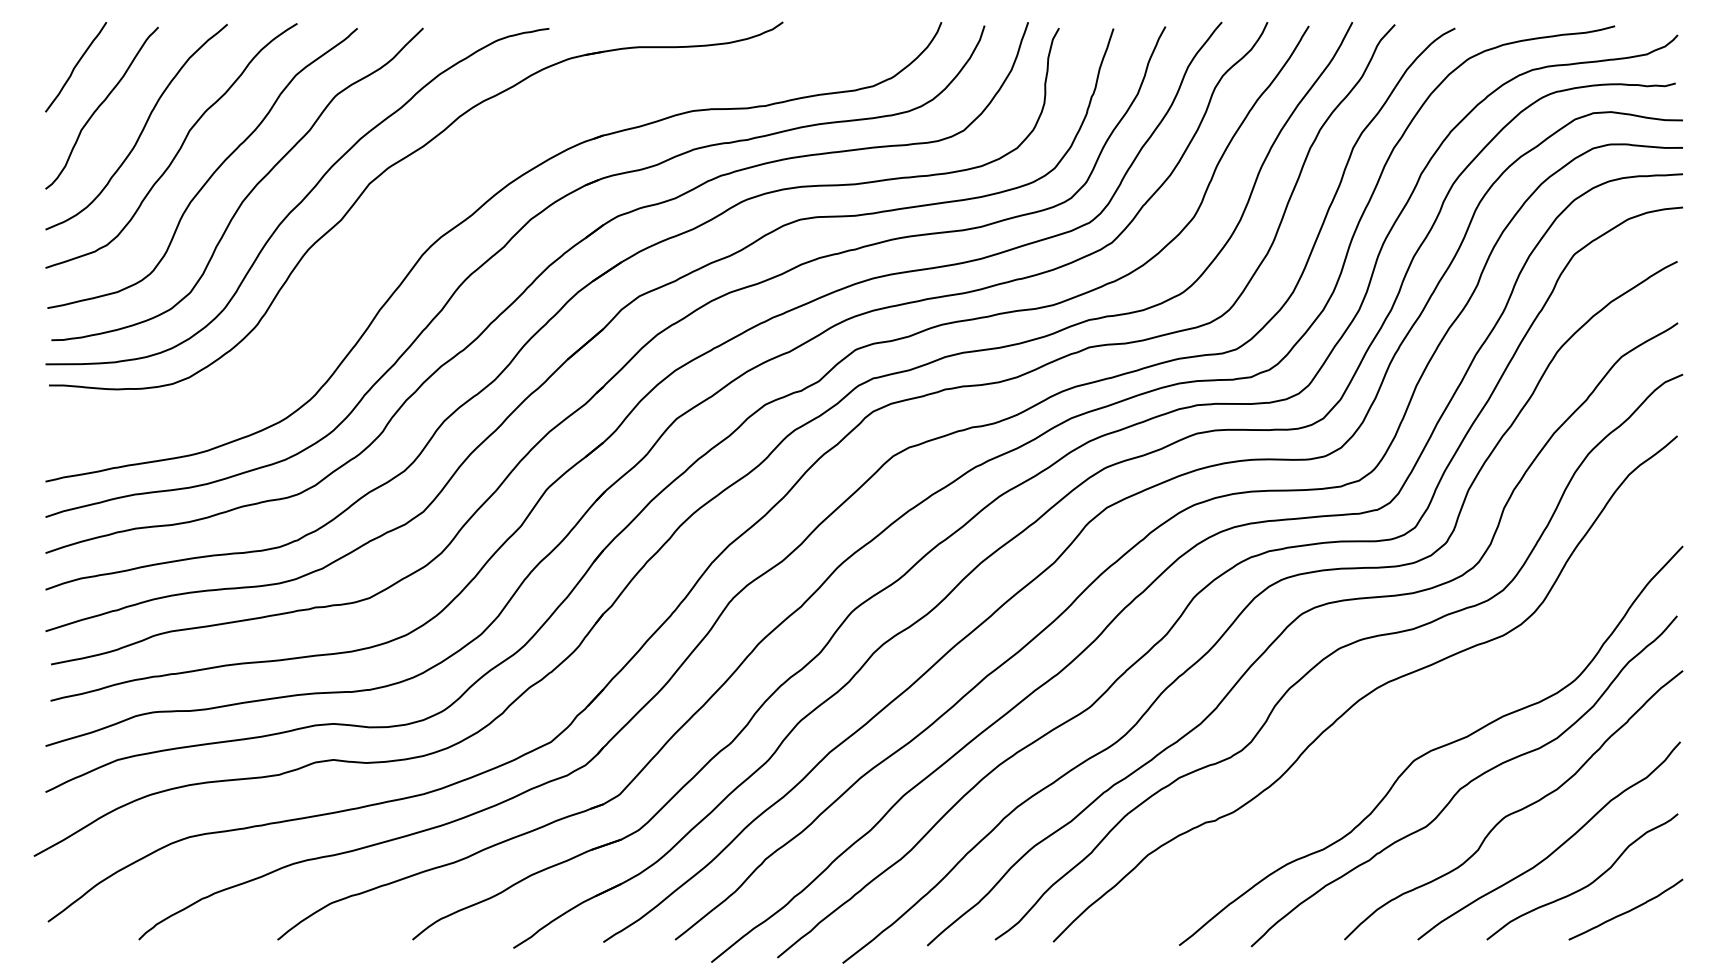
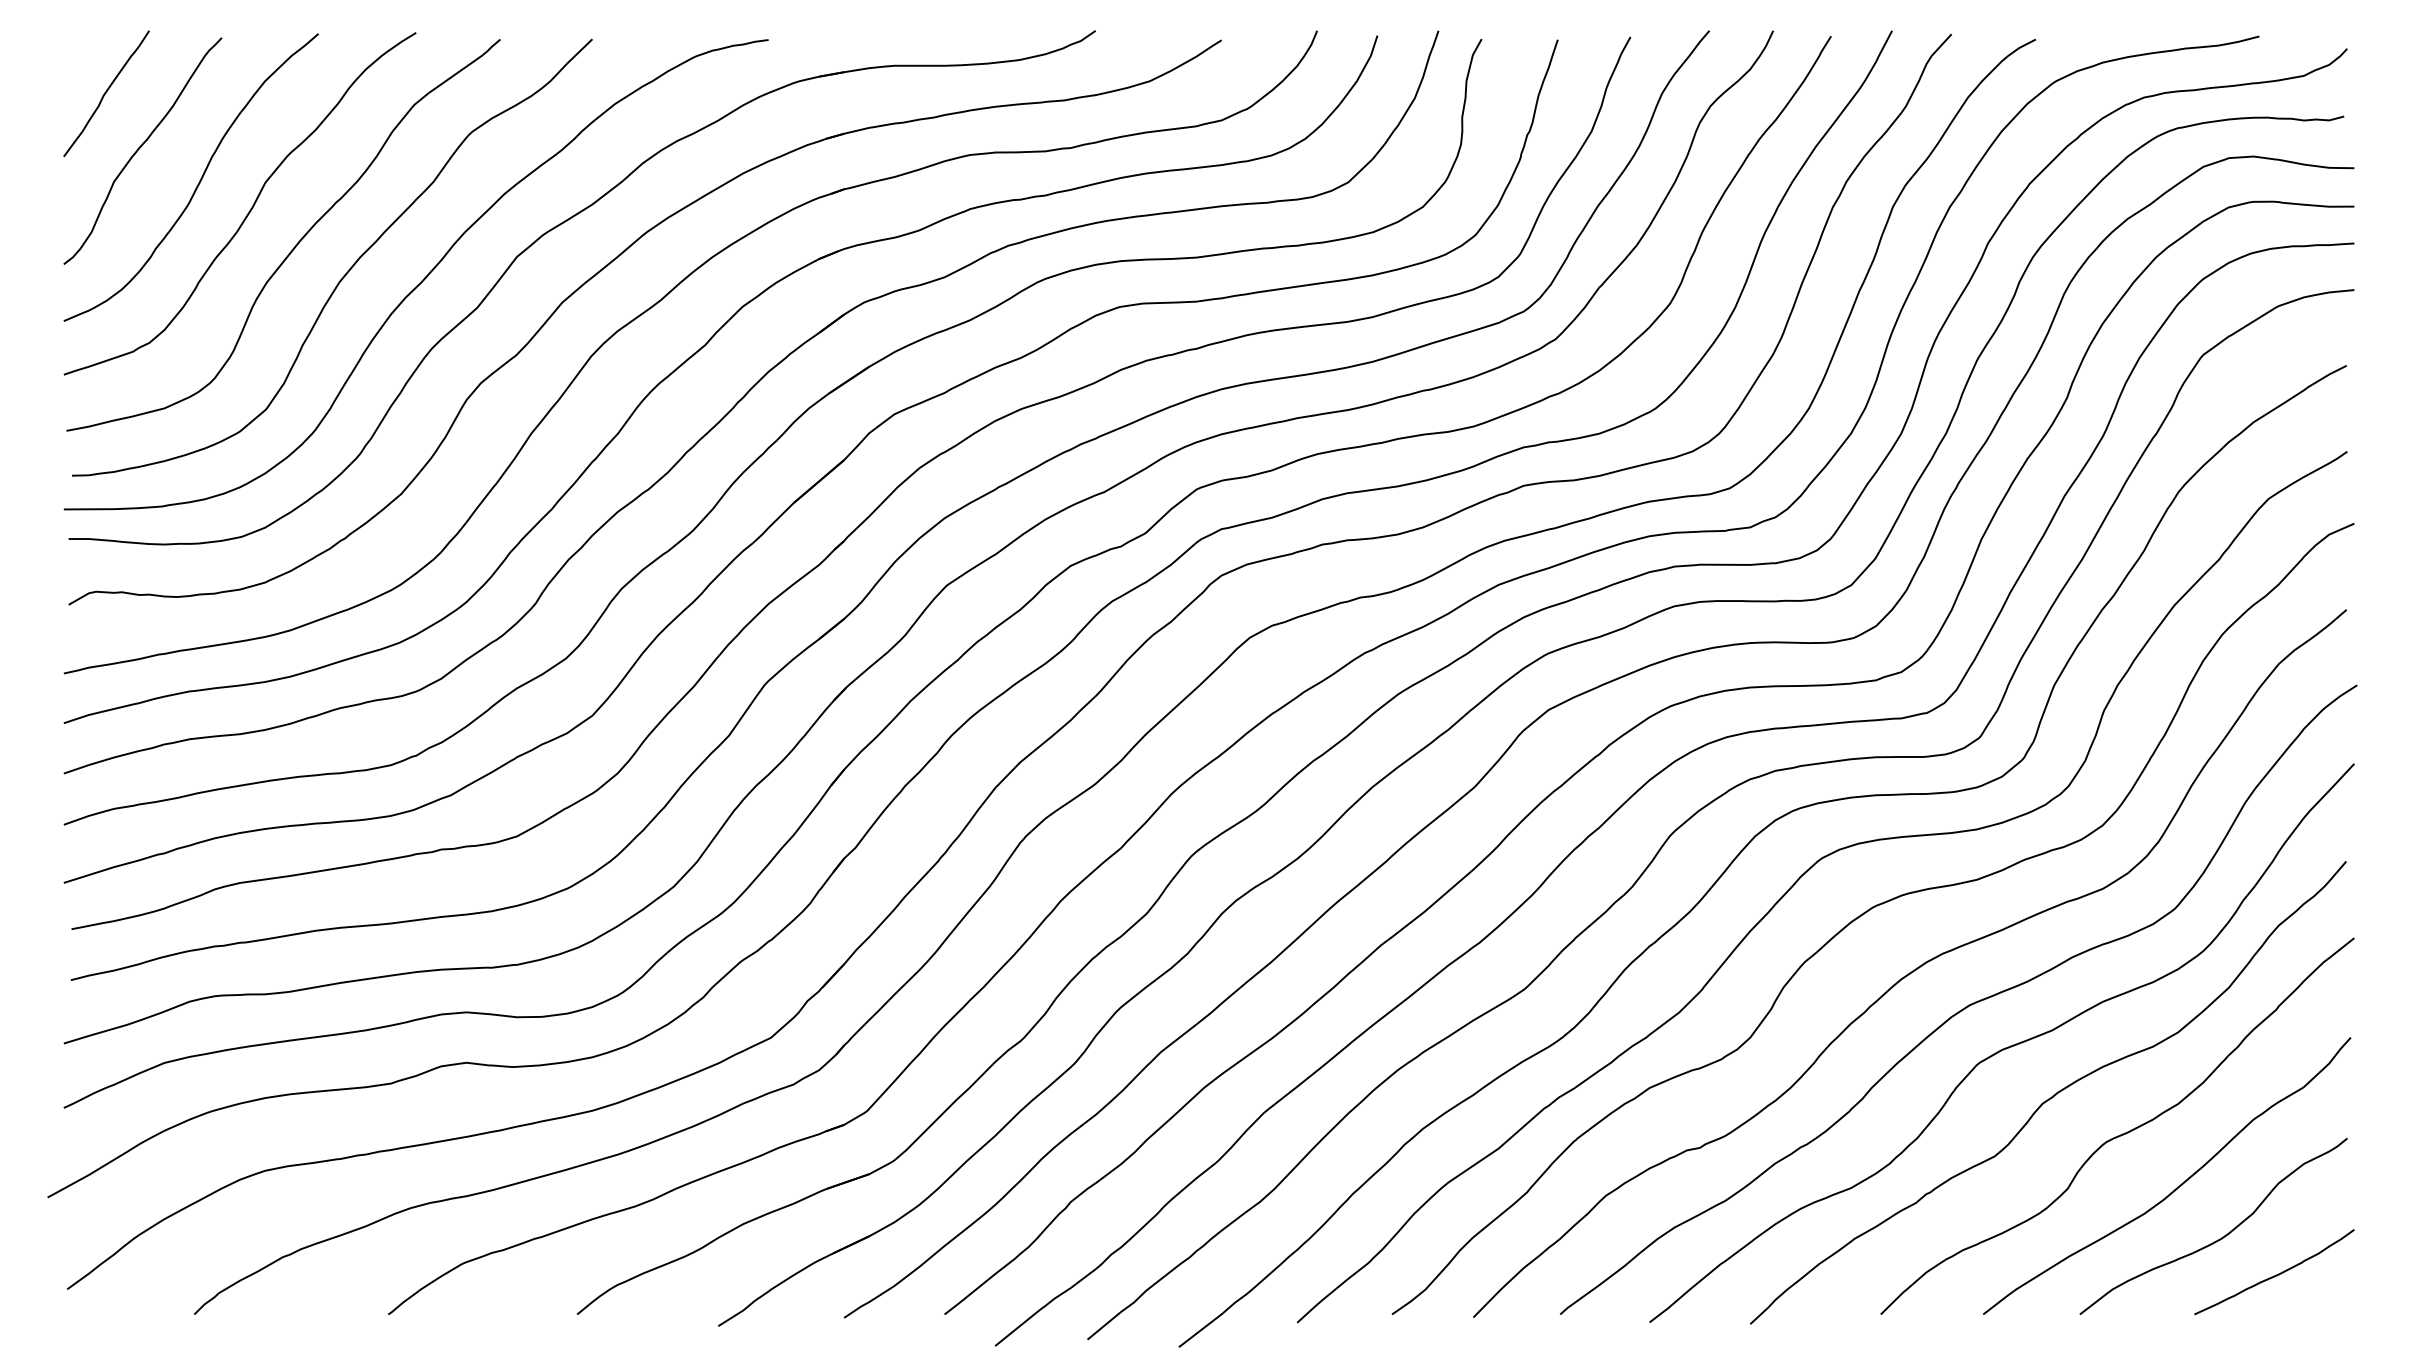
part: (431, 193) -> (603, 270), added
curve: (1403, 720) -> (1963, 1007), added

